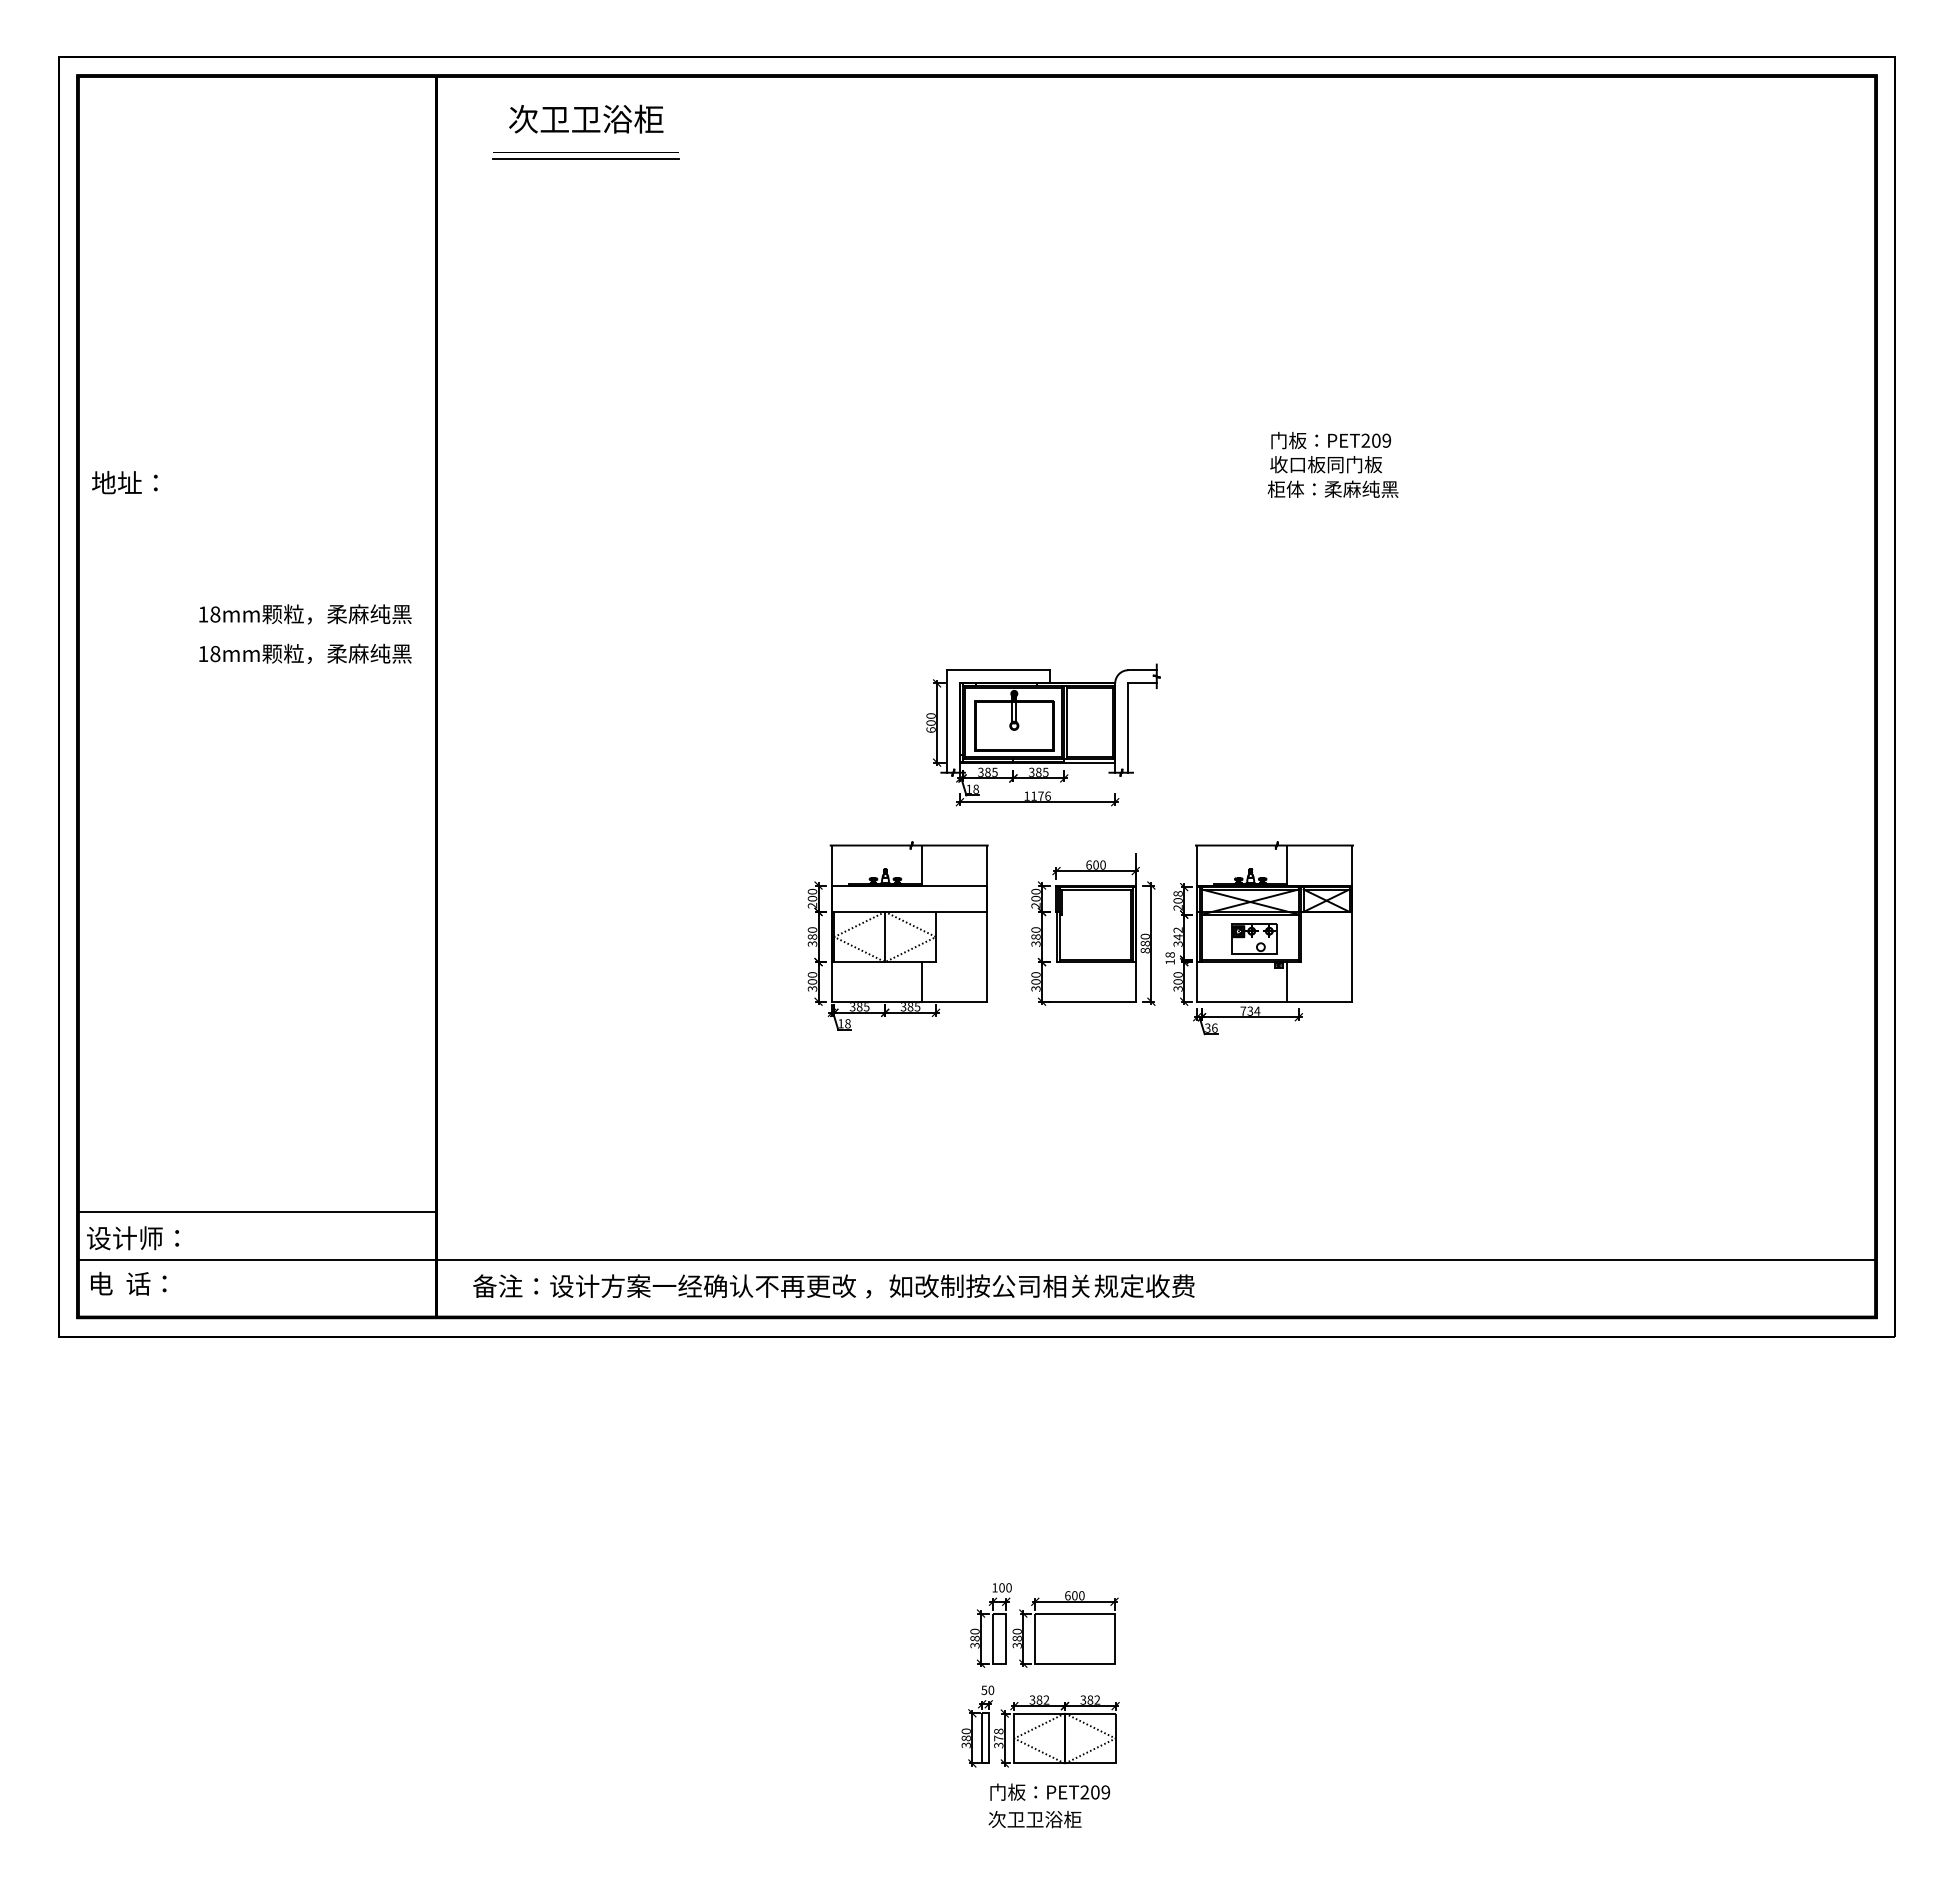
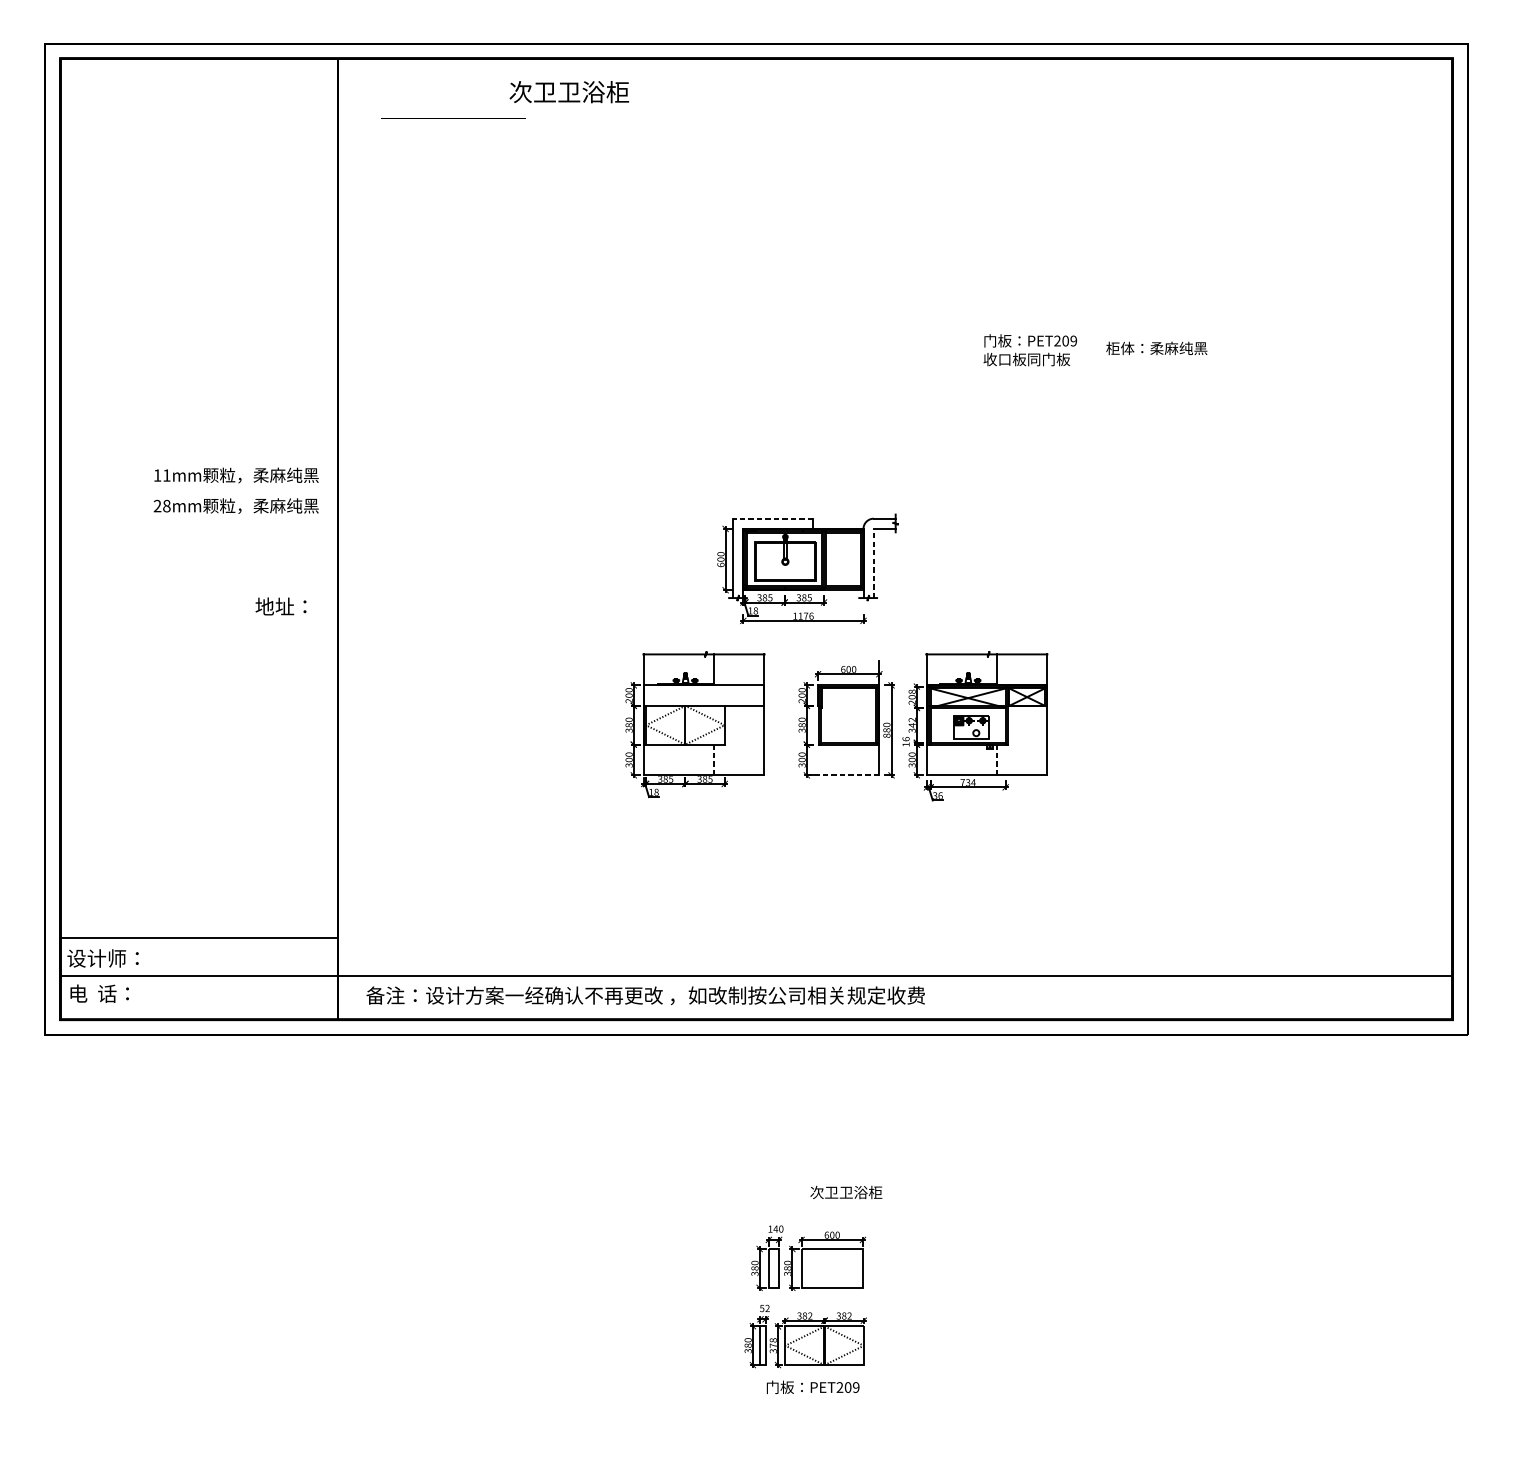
text: (586, 118) -> (569, 91), moved
line: (585, 158) -> (453, 122), removed
text: (124, 482) -> (280, 606), moved
text: (1332, 488) -> (1156, 347), moved
text: (215, 614) -> (166, 475), 18mm -> 11mm
text: (203, 653) -> (157, 505), 18mm -> 28mm
line: (998, 670) -> (773, 518), solid -> dashed
line: (1128, 728) -> (873, 563), solid -> dashed
text: (1169, 954) -> (905, 738), 18 -> 16
line: (922, 981) -> (714, 759), solid -> dashed
line: (1287, 981) -> (996, 759), solid -> dashed
line: (1087, 1001) -> (842, 775), solid -> dashed
text: (1001, 1587) -> (775, 1228), 100 -> 140
text: (991, 1690) -> (767, 1308), 50 -> 52
text: (1034, 1819) -> (845, 1192), moved

